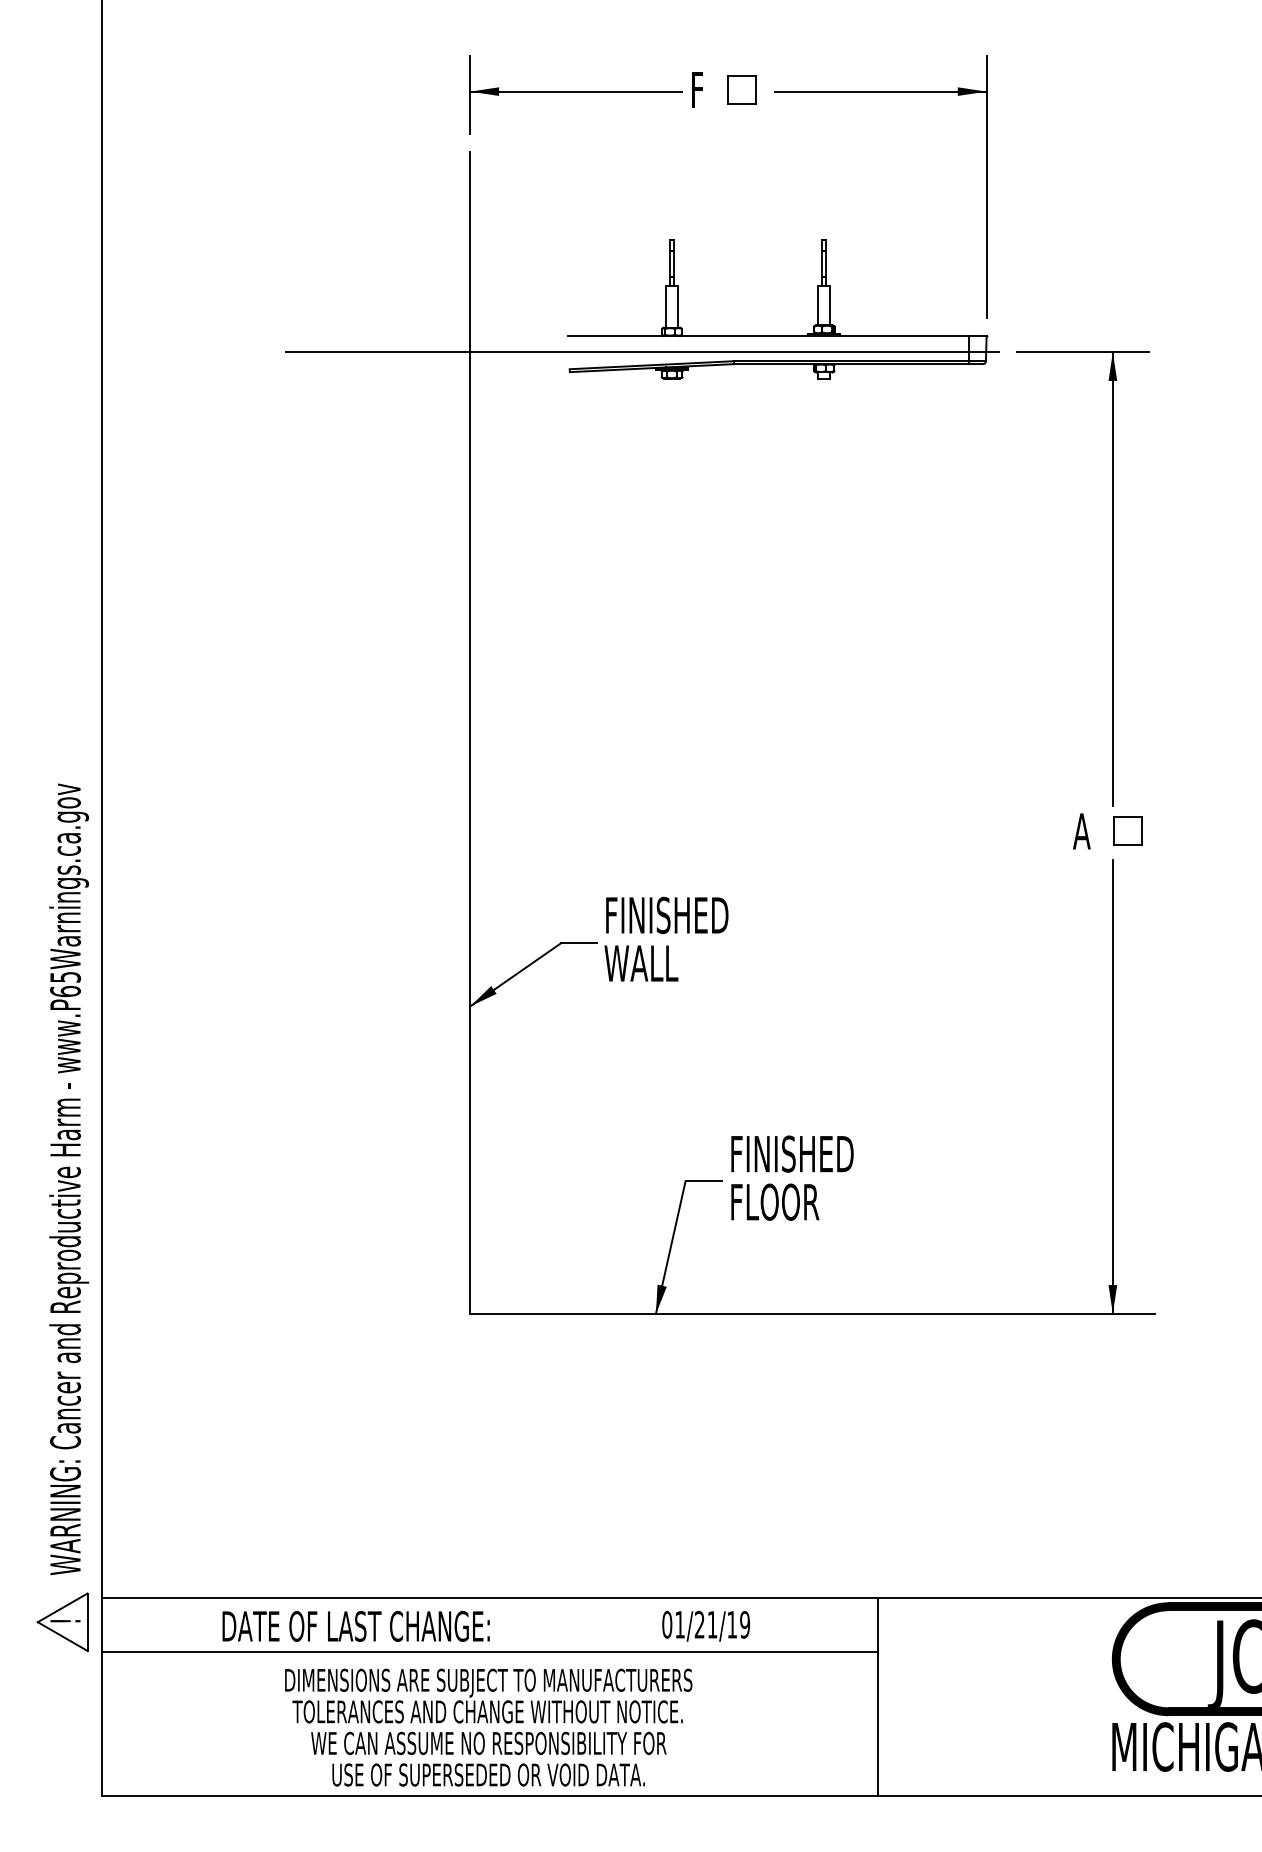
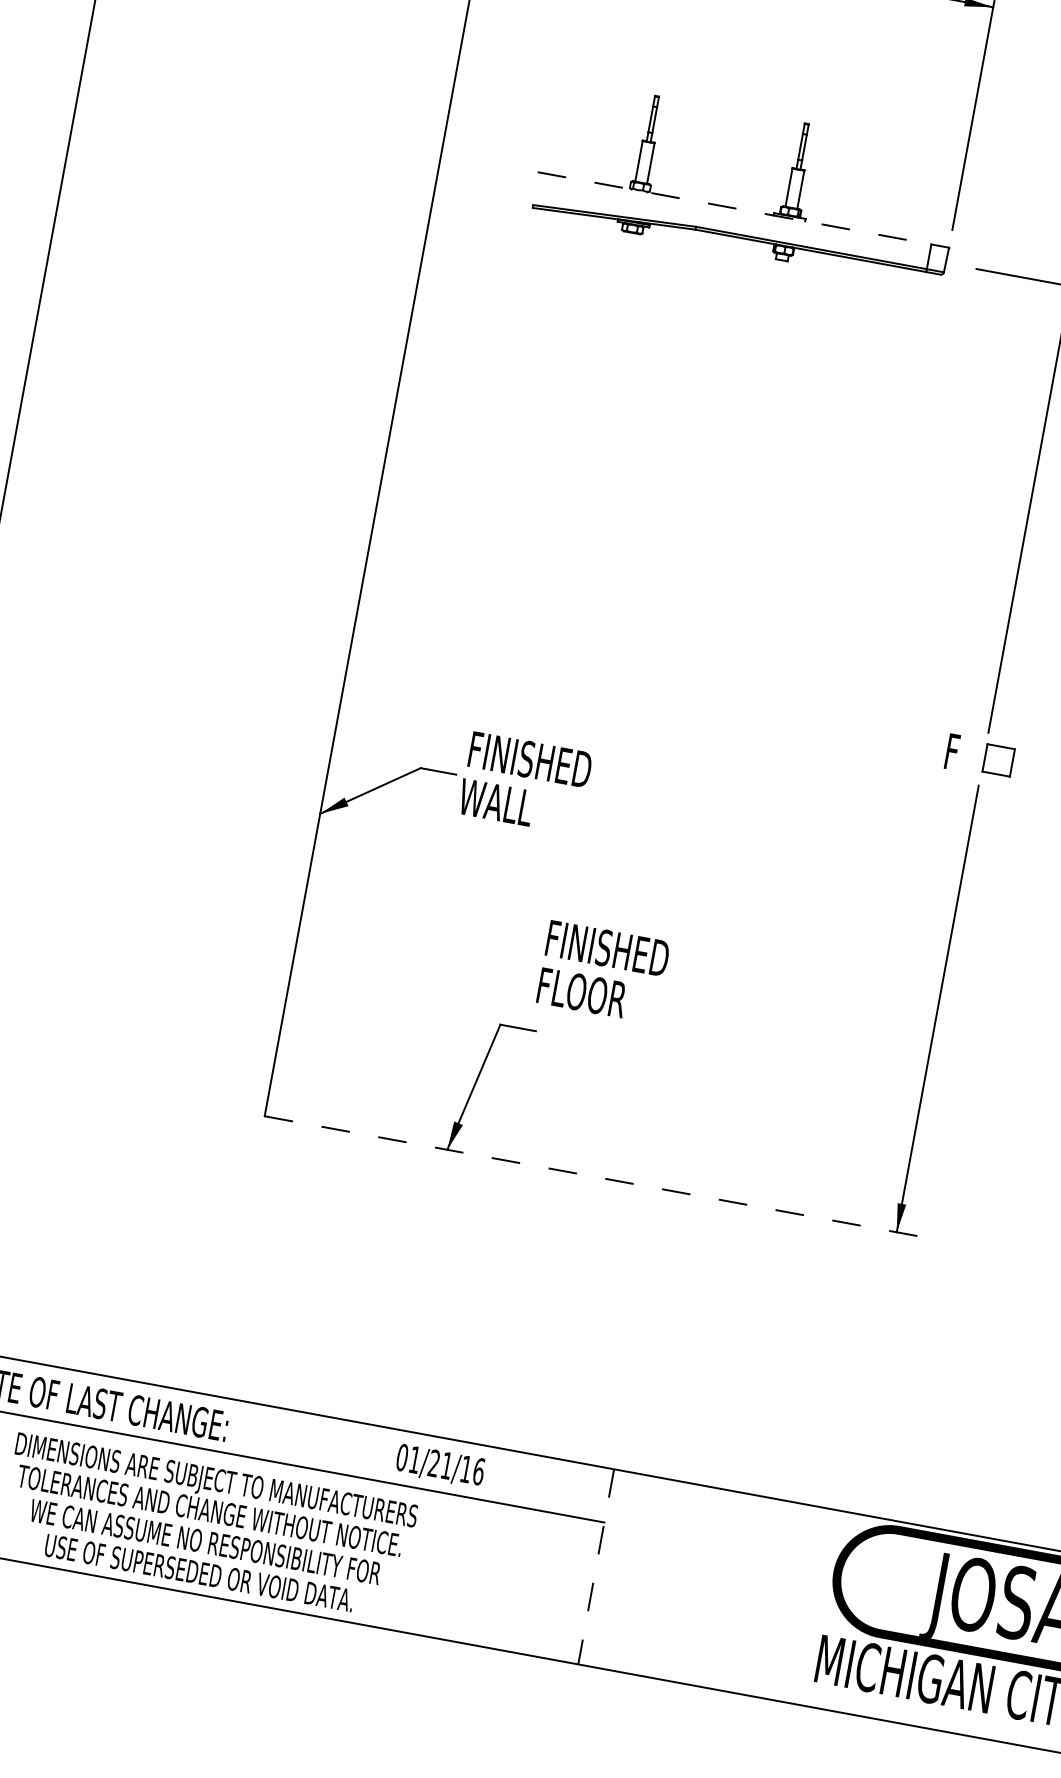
line: (768, 336) -> (734, 208), solid -> dashed
line: (642, 352) -> (607, 201), removed
text: (1081, 831) -> (953, 752), A -> F
text: (792, 1177) -> (603, 971), moved
line: (812, 1313) -> (601, 1177), solid -> dashed
text: (745, 1624) -> (479, 1471), 01/21/19 -> 01/21/16
line: (877, 1697) -> (596, 1567), solid -> dashed

